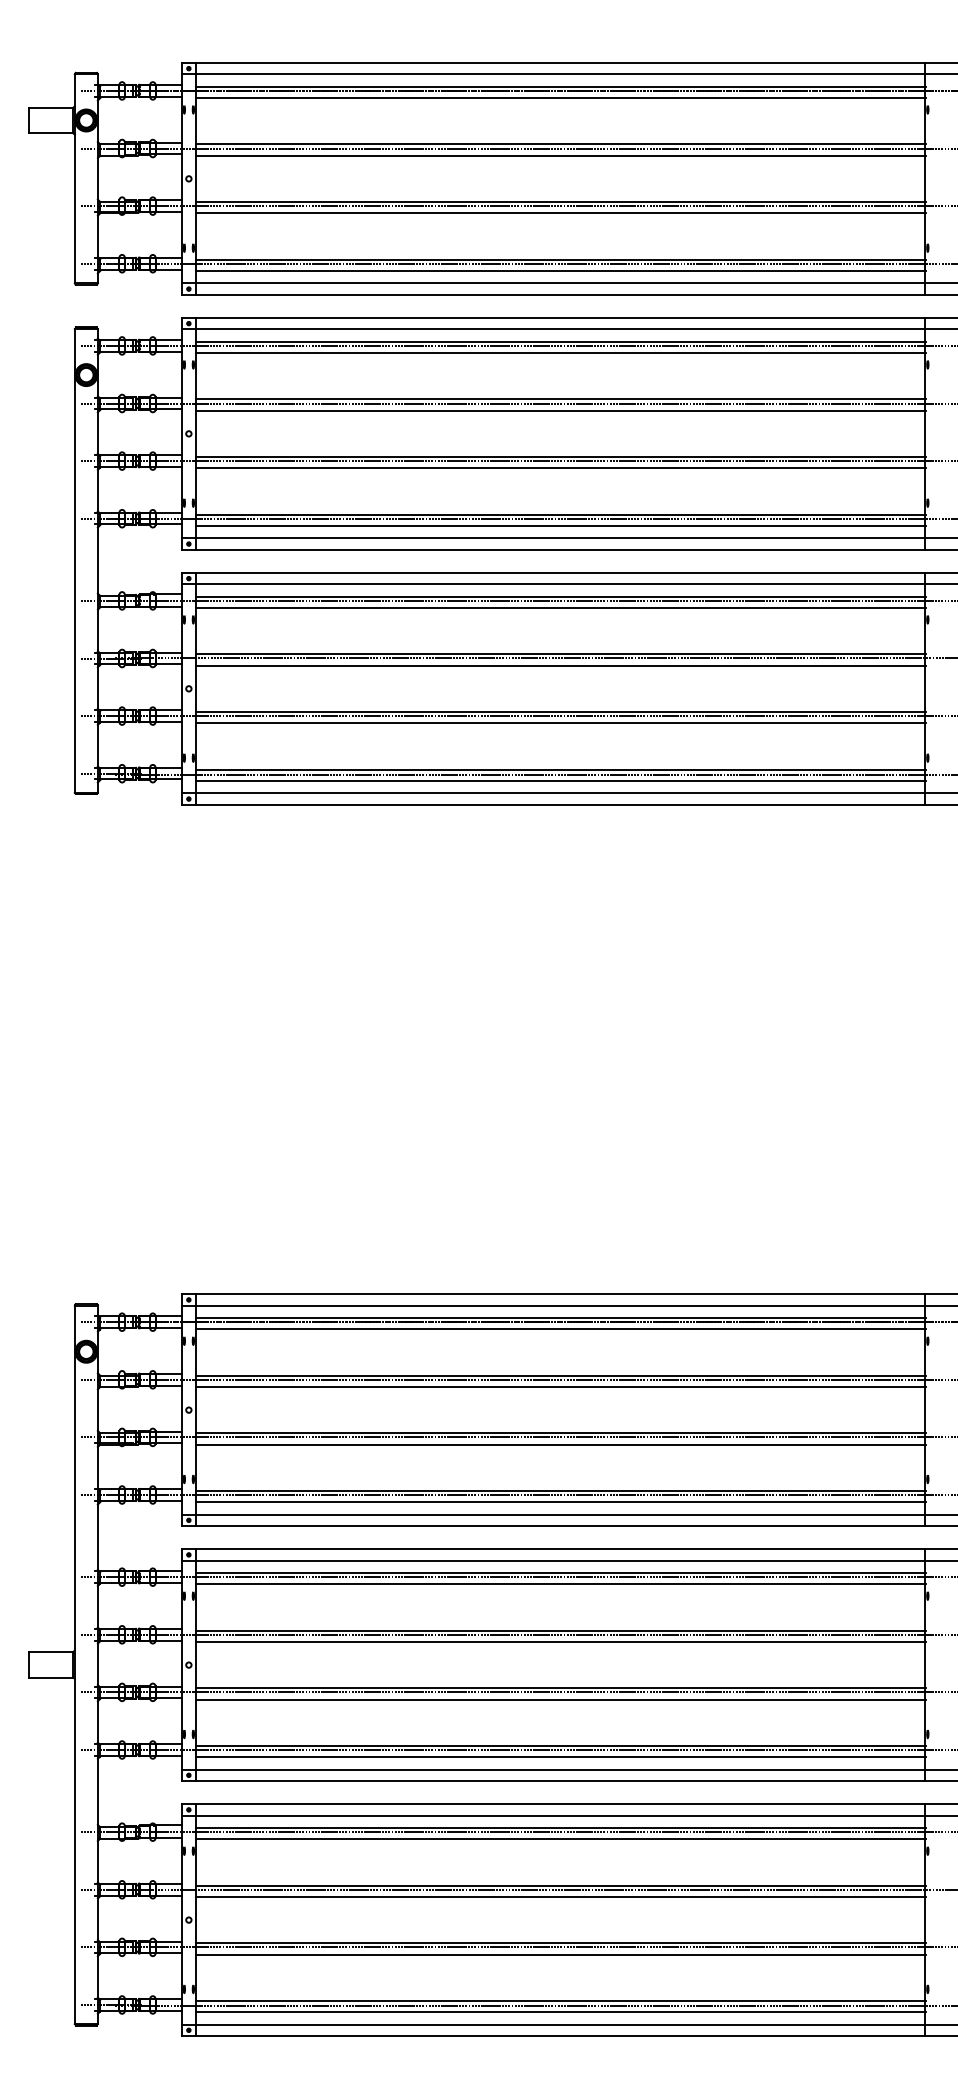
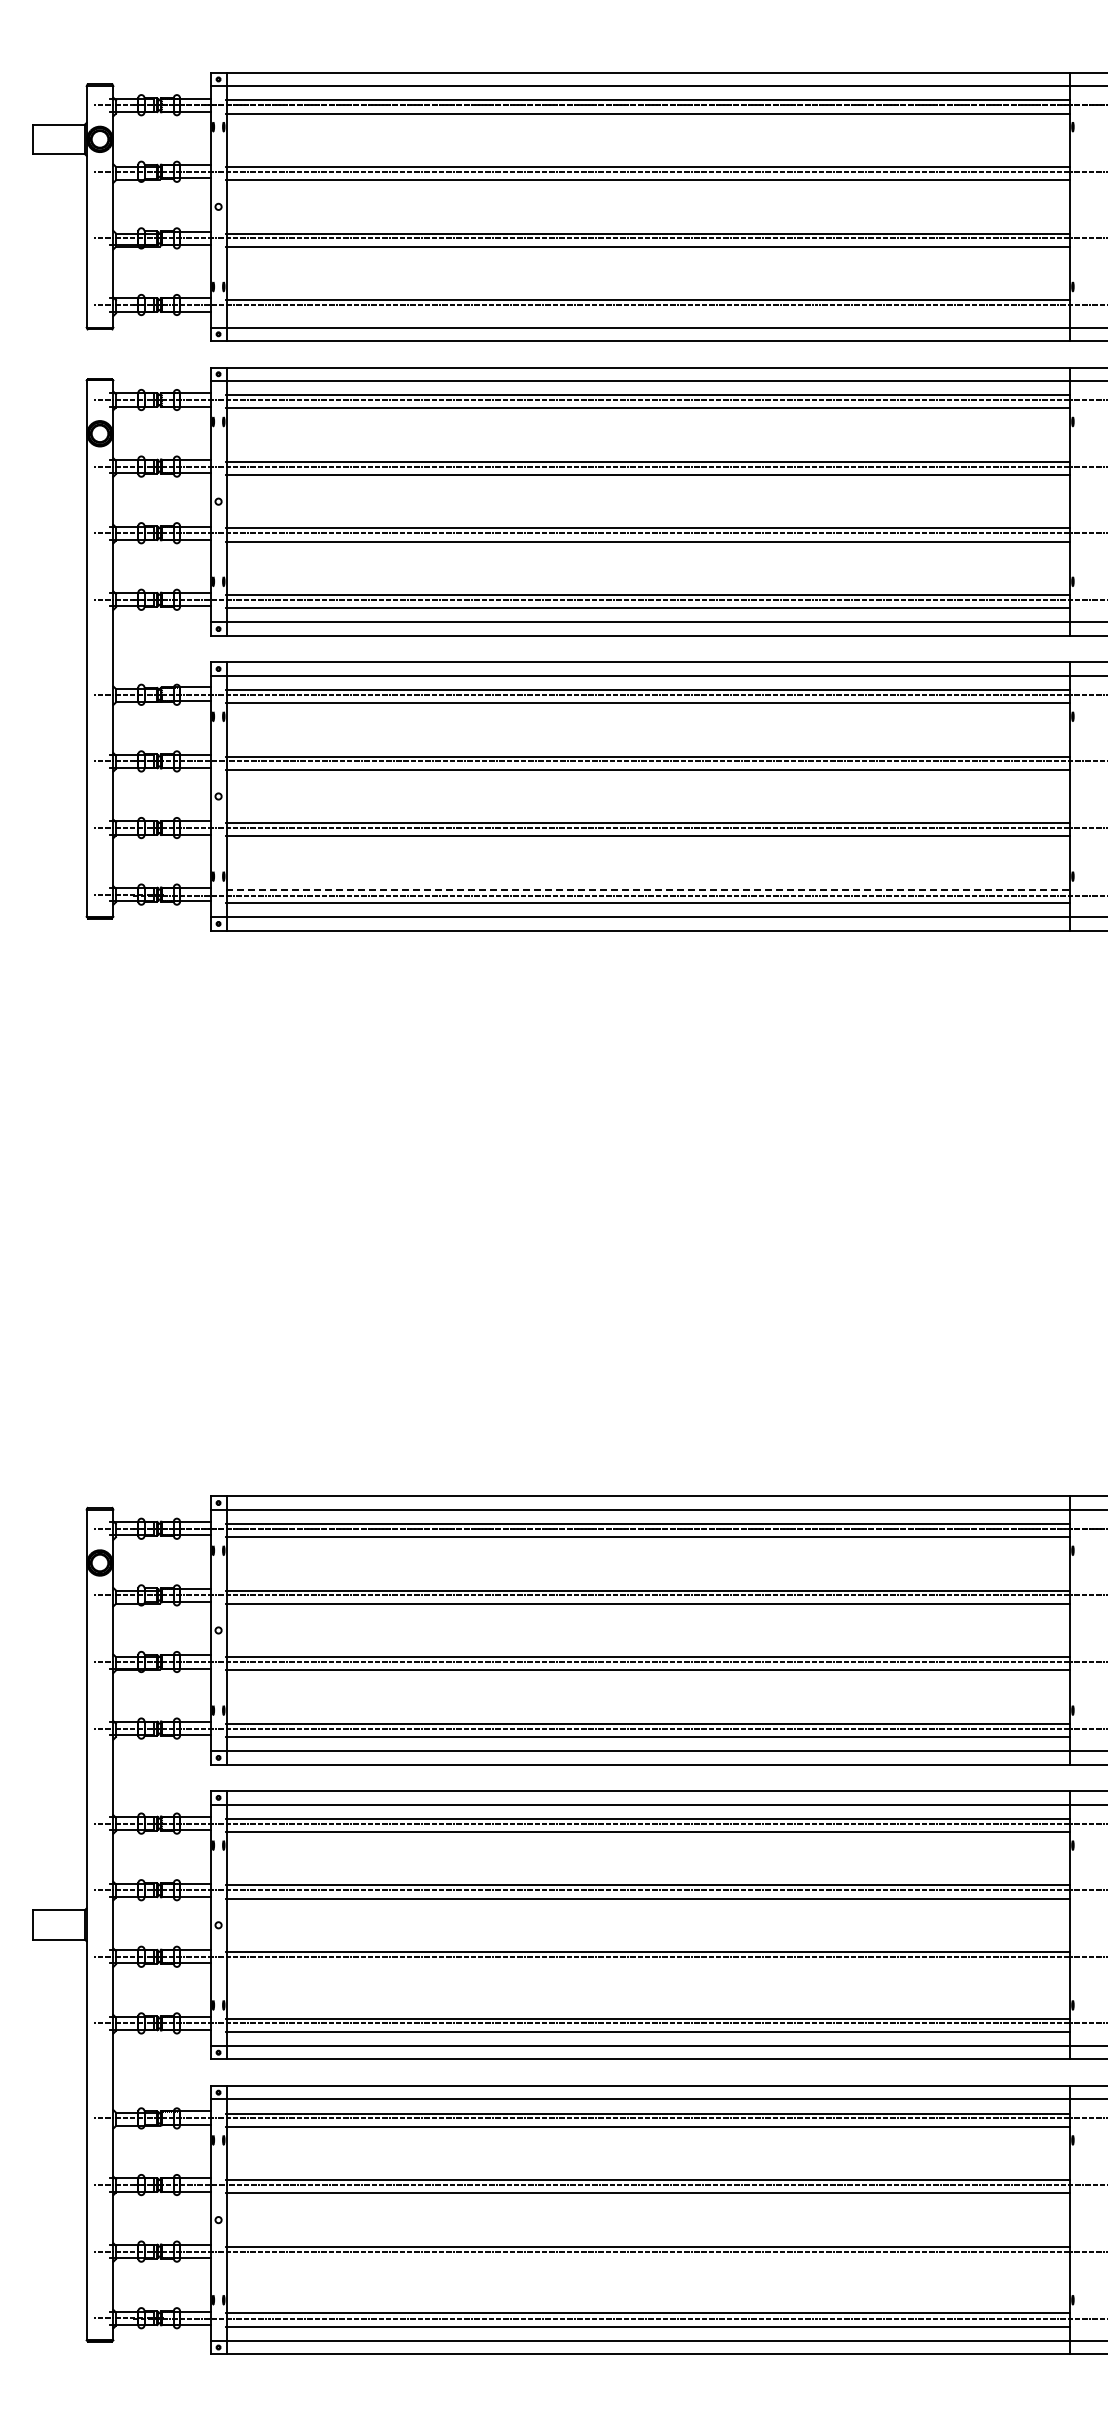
line: (560, 271) -> (648, 313), removed
line: (560, 769) -> (648, 889), solid -> dashed
line: (560, 1699) -> (648, 1965), removed
line: (560, 1955) -> (648, 2260), removed

